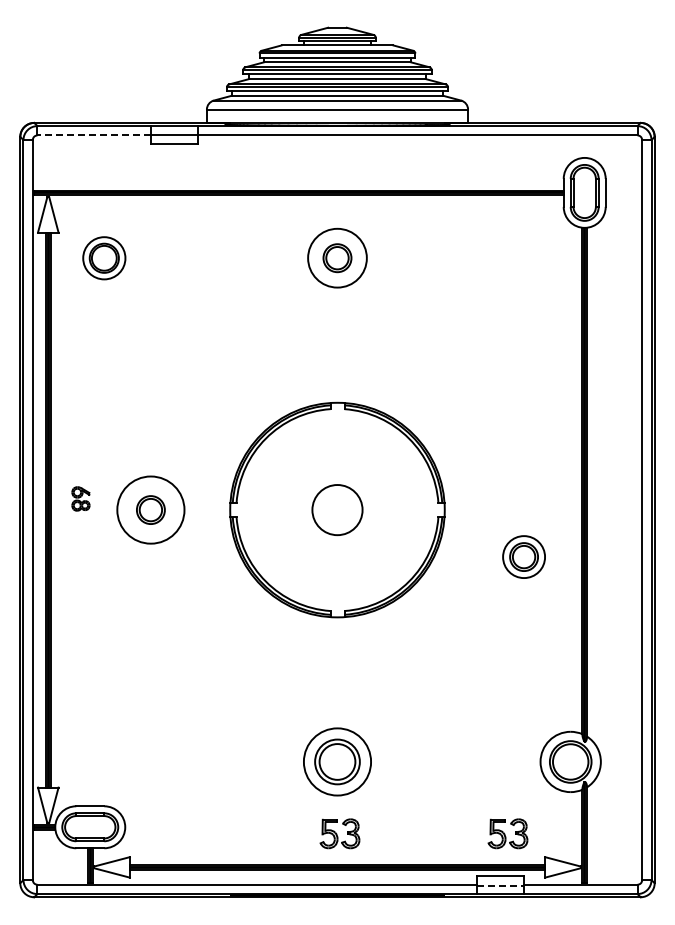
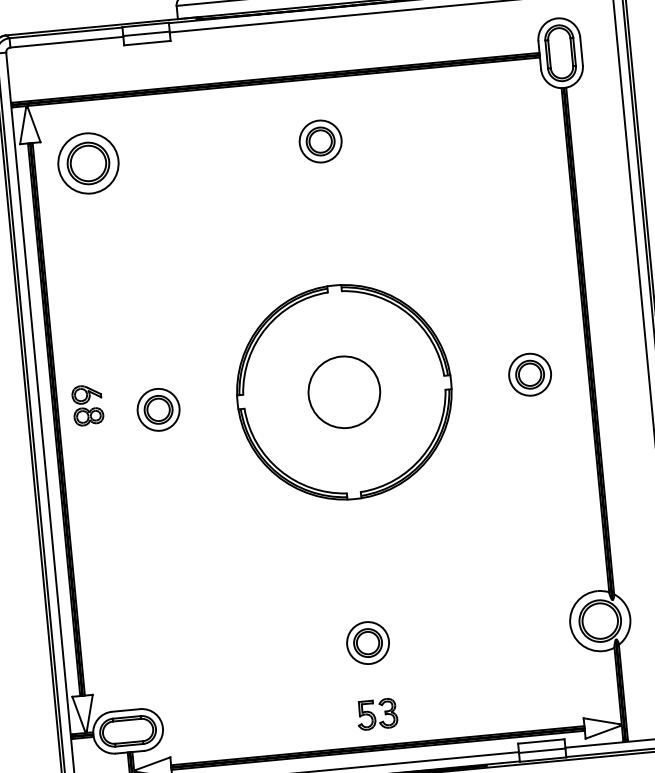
line: (94, 135) -> (67, 42), dashed -> solid
part: (104, 258) -> (88, 163), size x1.43
circle: (337, 258) -> (320, 141), size x0.71
part: (80, 498) -> (87, 404), size x1.67
circle: (337, 509) -> (344, 391), size x1.43
circle: (150, 510) -> (158, 410), size x0.62
part: (523, 556) -> (529, 374), moved
part: (337, 761) -> (368, 642), size x0.62
part: (507, 833) -> (544, 698), removed
line: (501, 885) -> (542, 750), dashed -> solid

